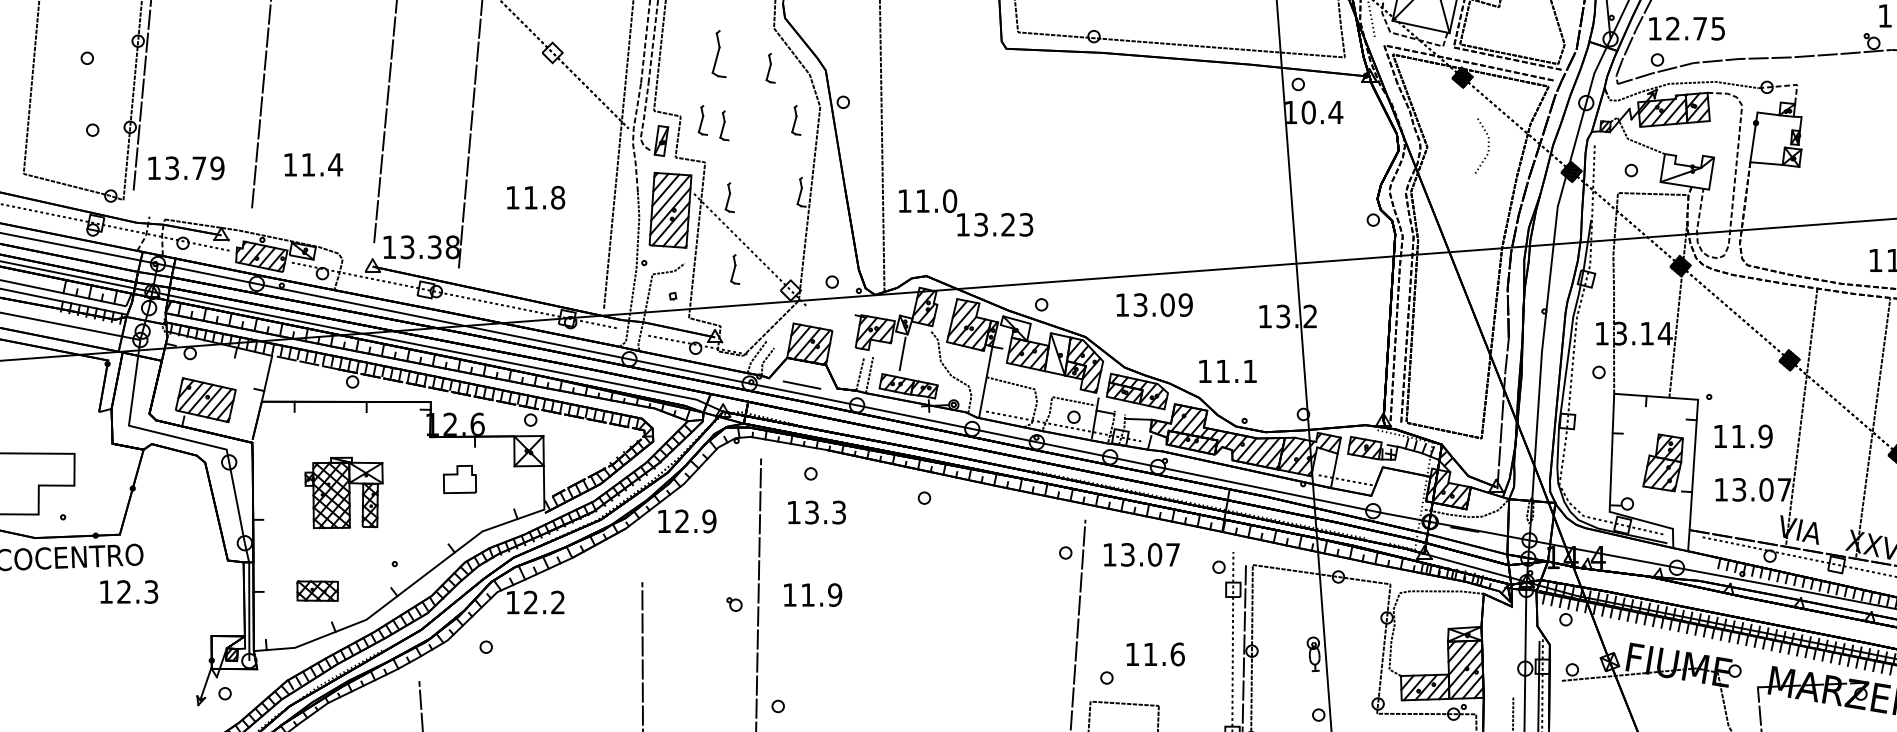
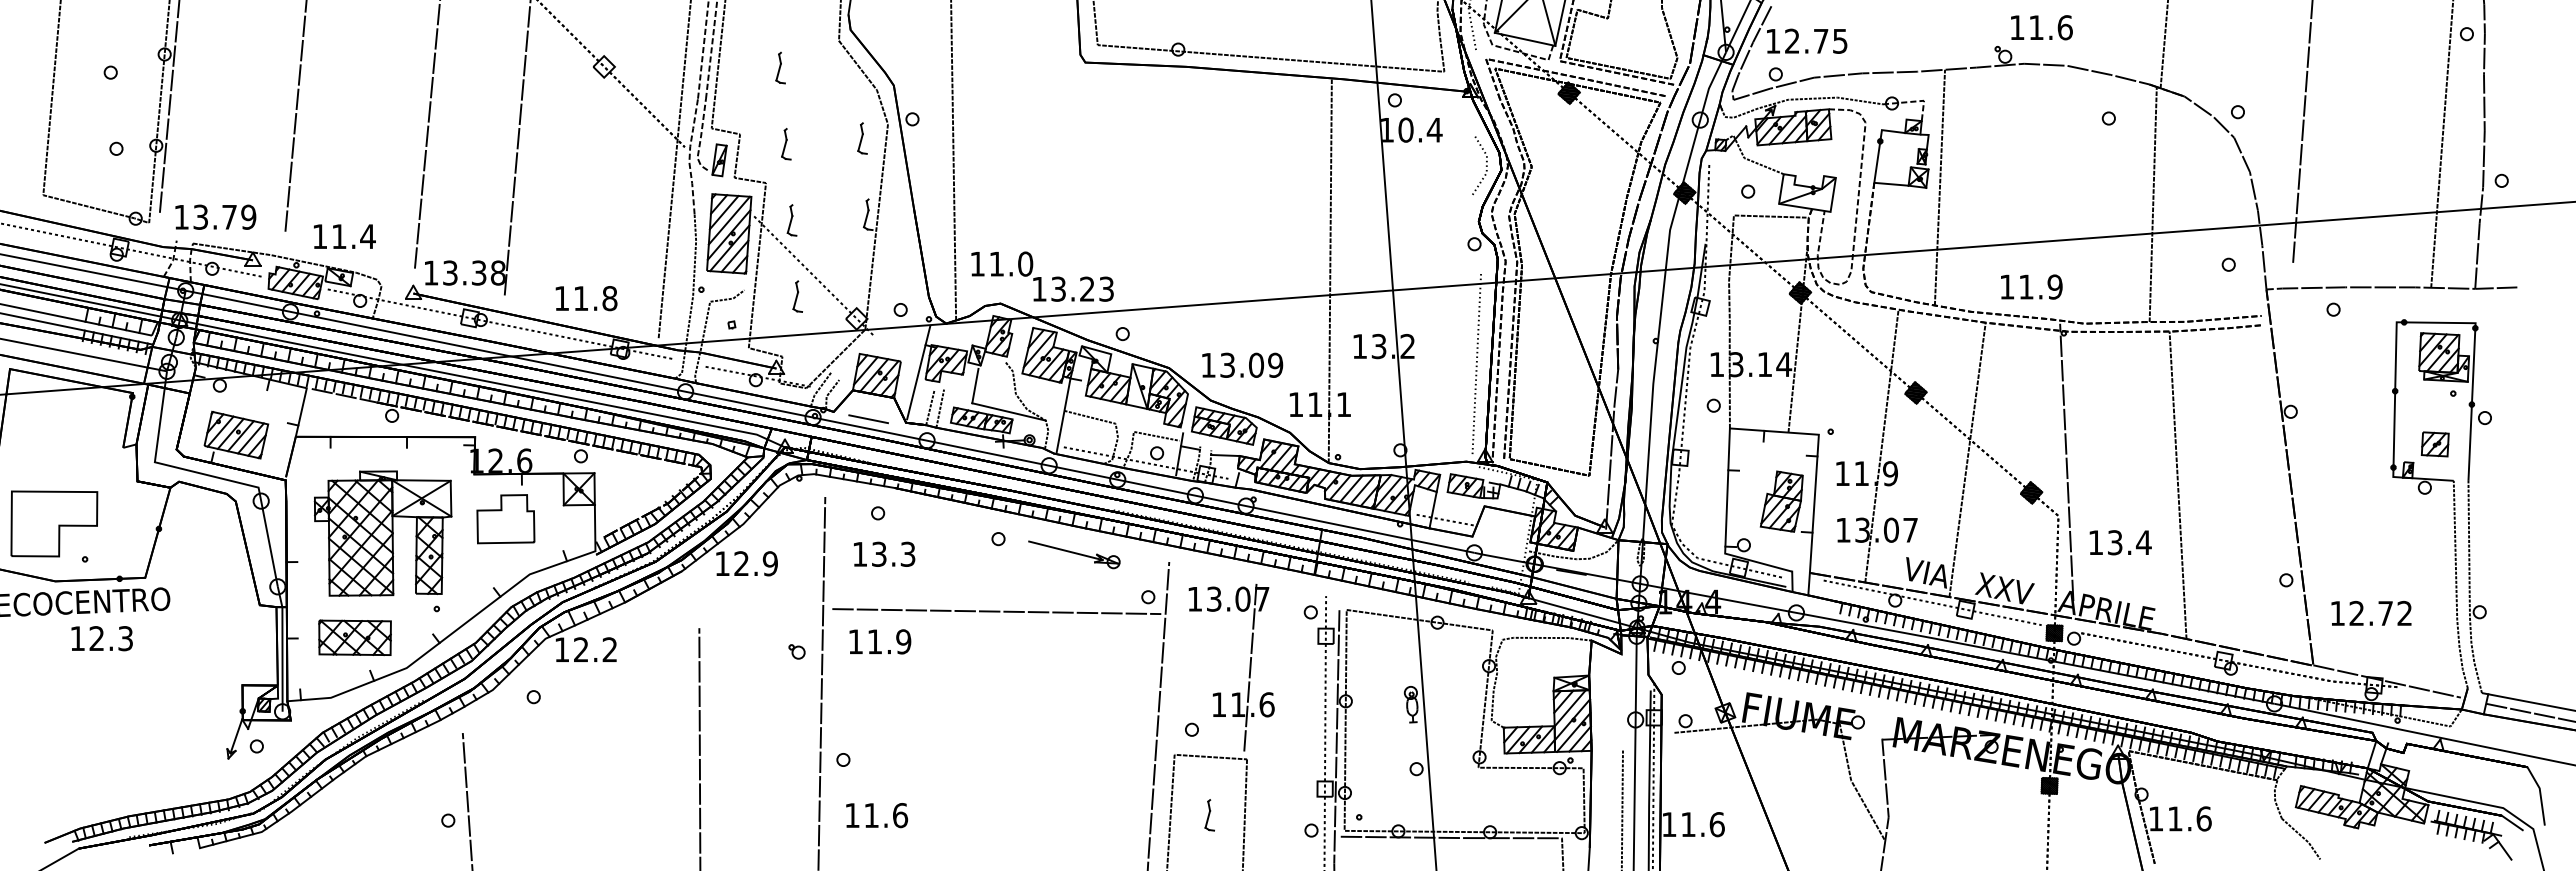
part: (718, 53) -> (780, 67), size x0.62
part: (770, 68) -> (835, 83), removed
part: (702, 120) -> (763, 138), removed
line: (1488, 145) -> (1486, 165), moved
text: (313, 164) -> (344, 236), moved
line: (1811, 166) -> (1939, 187), added
text: (186, 167) -> (215, 216), moved
text: (535, 197) -> (586, 298), moved
text: (965, 212) -> (1042, 276), moved
line: (1236, 244) -> (1329, 270), added
text: (1154, 304) -> (1242, 364), moved
line: (1375, 332) -> (1476, 363), added
line: (849, 341) -> (918, 372), added
line: (933, 377) -> (1008, 411), added
line: (1801, 415) -> (1881, 445), moved
line: (1873, 427) -> (1967, 459), moved
part: (459, 479) -> (505, 519), size x1.67
part: (343, 492) -> (382, 533), size x1.67
part: (996, 512) -> (1074, 554), added
line: (922, 566) -> (996, 611), added
part: (317, 590) -> (354, 637), size x1.67
text: (128, 591) -> (101, 638), moved
line: (1162, 619) -> (1250, 667), added

